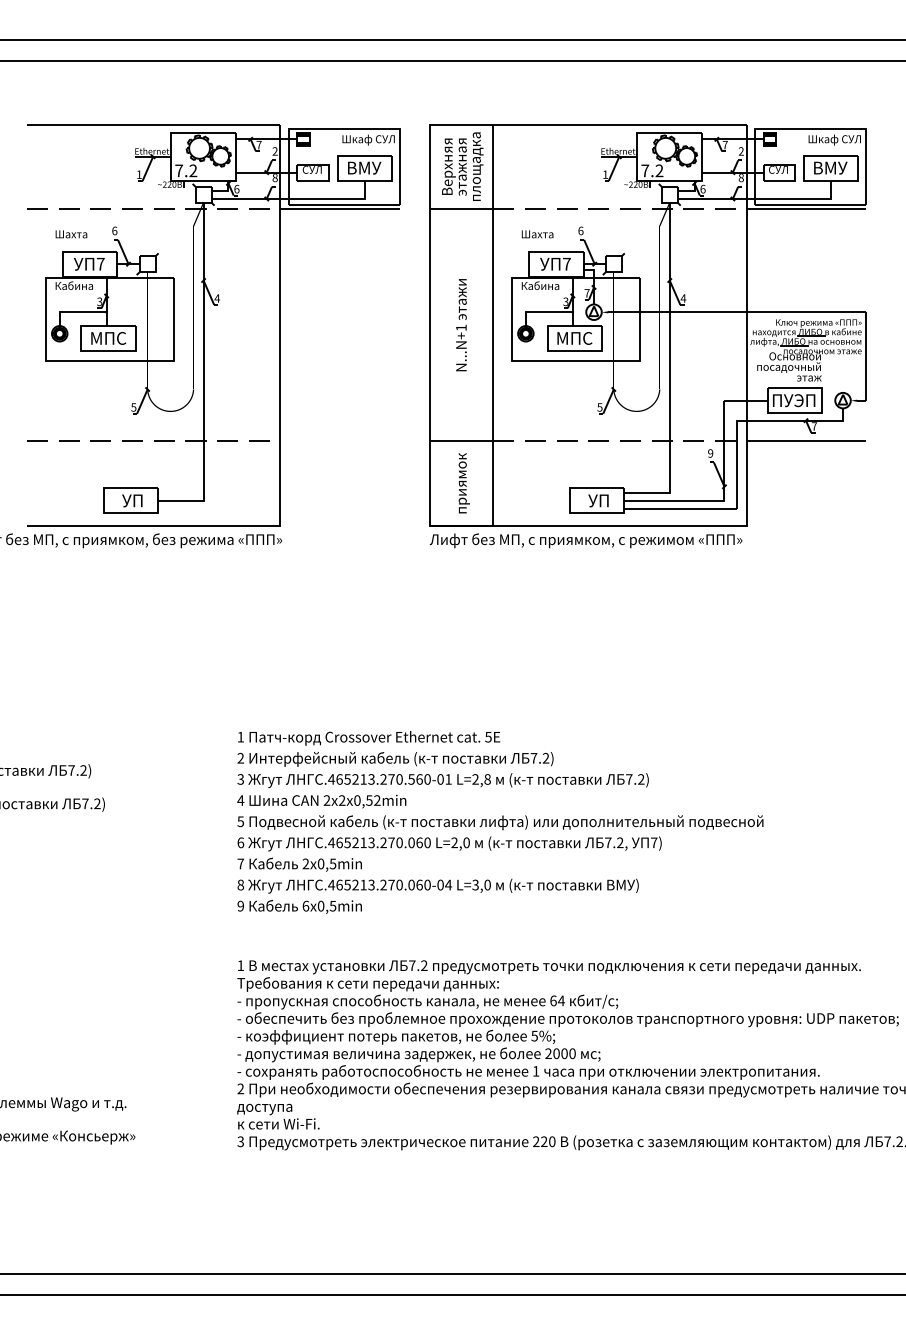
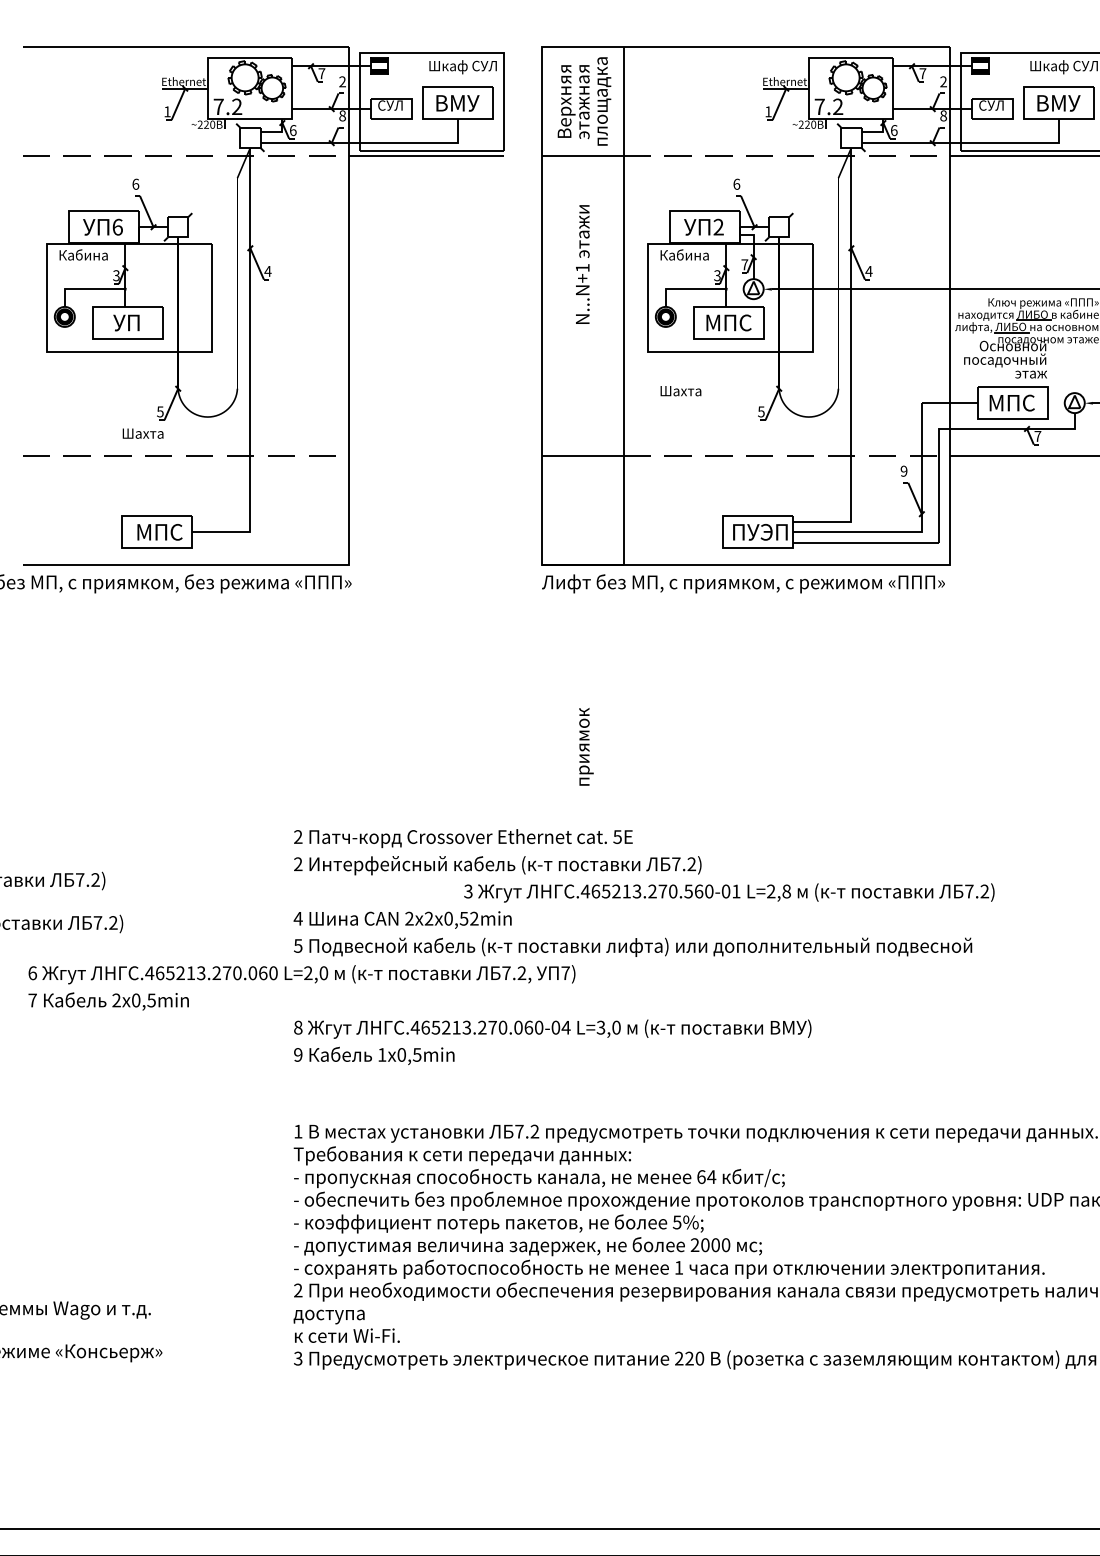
text: (71, 234) -> (143, 433), moved
text: (537, 234) -> (680, 391), moved
text: (100, 263) -> (117, 226), 7 -> 6
text: (566, 263) -> (718, 226), 7 -> 2
text: (461, 325) -> (582, 264), moved
text: (108, 338) -> (127, 323), МПС -> УП
text: (794, 400) -> (1012, 402), ПУЭП -> МПС
text: (463, 483) -> (585, 747), moved
text: (133, 500) -> (159, 531), УП -> МПС
text: (599, 500) -> (760, 531), УП -> ПУЭП
text: (240, 736) -> (297, 836), 1 -> 2
text: (442, 780) -> (728, 892), moved
text: (449, 853) -> (301, 986), moved
text: (305, 905) -> (381, 1054), 6 -> 1

